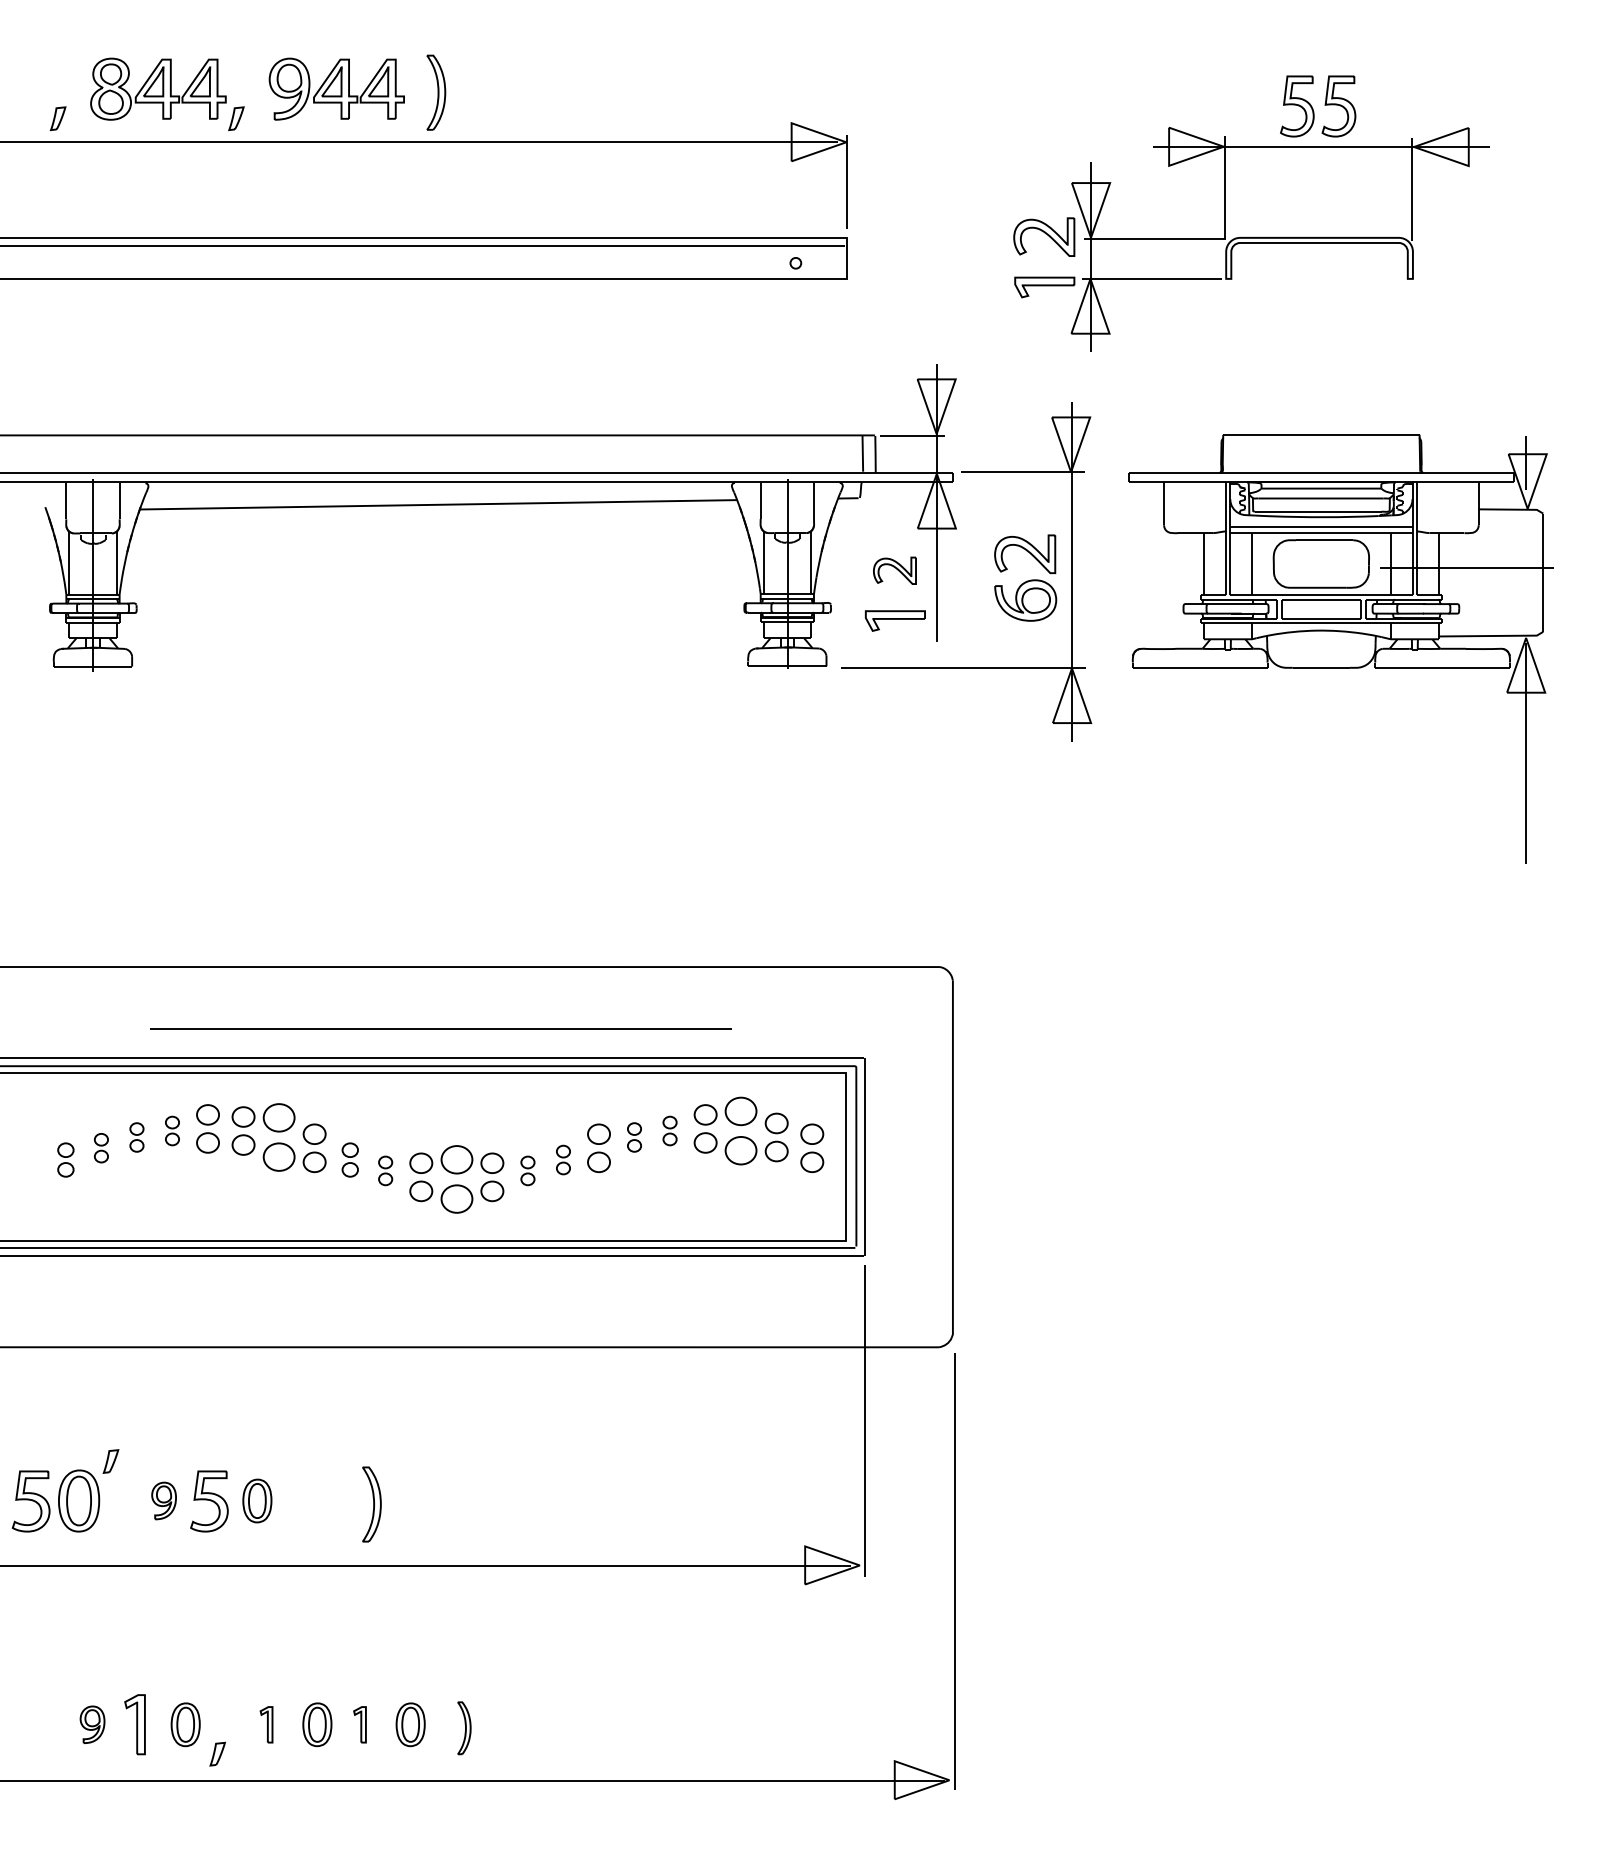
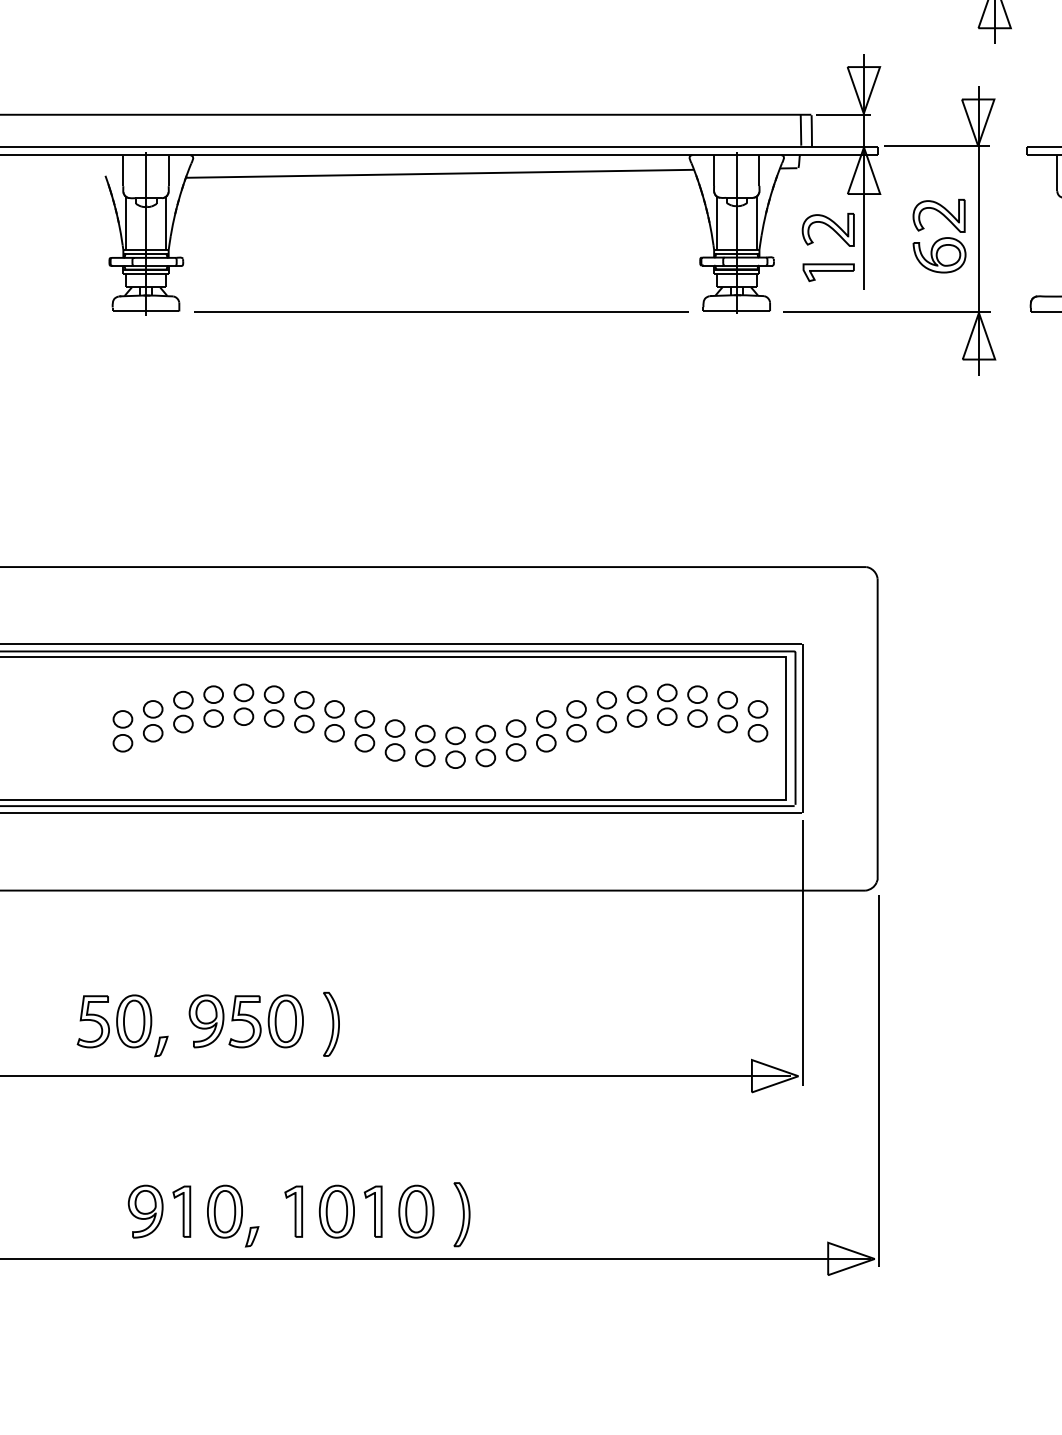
part: (894, 570) -> (827, 229), size x1.43
line: (440, 1028) -> (441, 312), moved
part: (172, 1130) -> (213, 706), size x1.67
part: (669, 1130) -> (636, 706), size x1.67
part: (741, 1130) -> (697, 706), size x0.71
part: (136, 1137) -> (183, 712), size x1.67
part: (278, 1137) -> (303, 712), size x0.71
part: (634, 1137) -> (606, 712), size x1.67
part: (101, 1147) -> (153, 720), size x1.67
part: (65, 1159) -> (122, 730), size x1.43
part: (350, 1159) -> (365, 730), size x1.43
part: (563, 1159) -> (546, 730), size x1.67
part: (385, 1170) -> (394, 740), size x1.67
part: (527, 1170) -> (515, 740), size x1.67
part: (456, 1179) -> (455, 747), size x0.71
part: (110, 1461) -> (160, 1046), moved
part: (163, 1500) -> (206, 1020), size x1.67
part: (257, 1500) -> (285, 1020), size x1.43
part: (371, 1504) -> (331, 1024), moved
part: (92, 1724) -> (145, 1211), size x1.67
part: (185, 1724) -> (224, 1211), size x1.43
part: (266, 1724) -> (293, 1211), size x1.67
part: (317, 1724) -> (337, 1211), size x1.43
part: (359, 1724) -> (372, 1211), size x1.67
part: (410, 1724) -> (416, 1211), size x1.43
part: (464, 1728) -> (462, 1214), size x1.43

